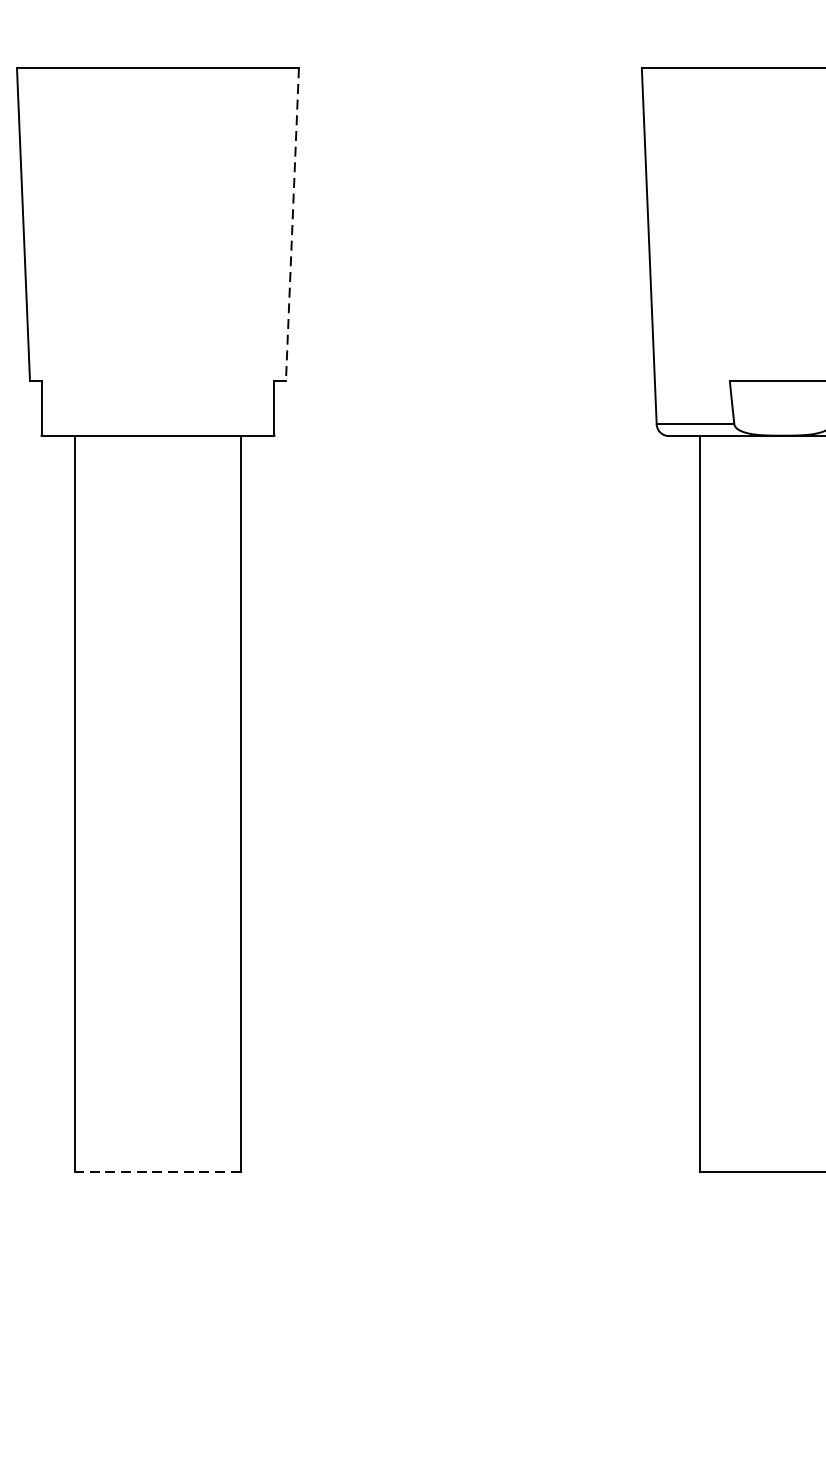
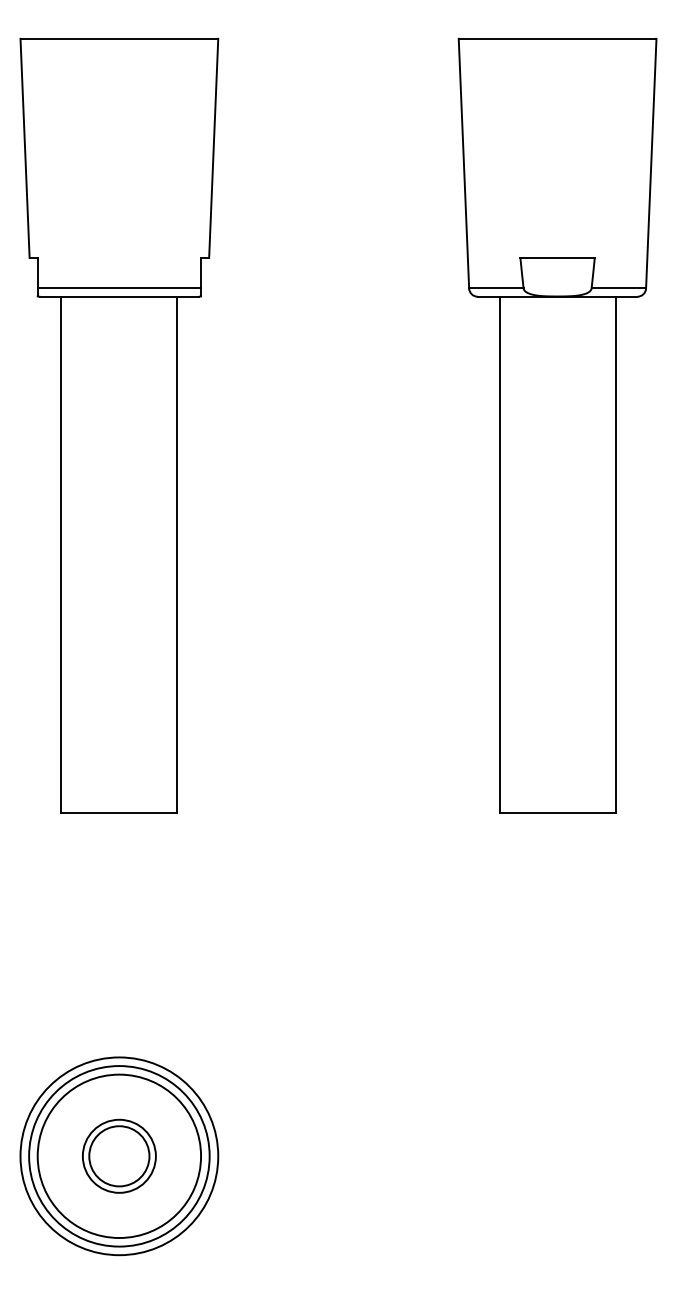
line: (292, 224) -> (213, 148), dashed -> solid
line: (158, 424) -> (119, 288), added
line: (156, 1171) -> (118, 812), dashed -> solid

